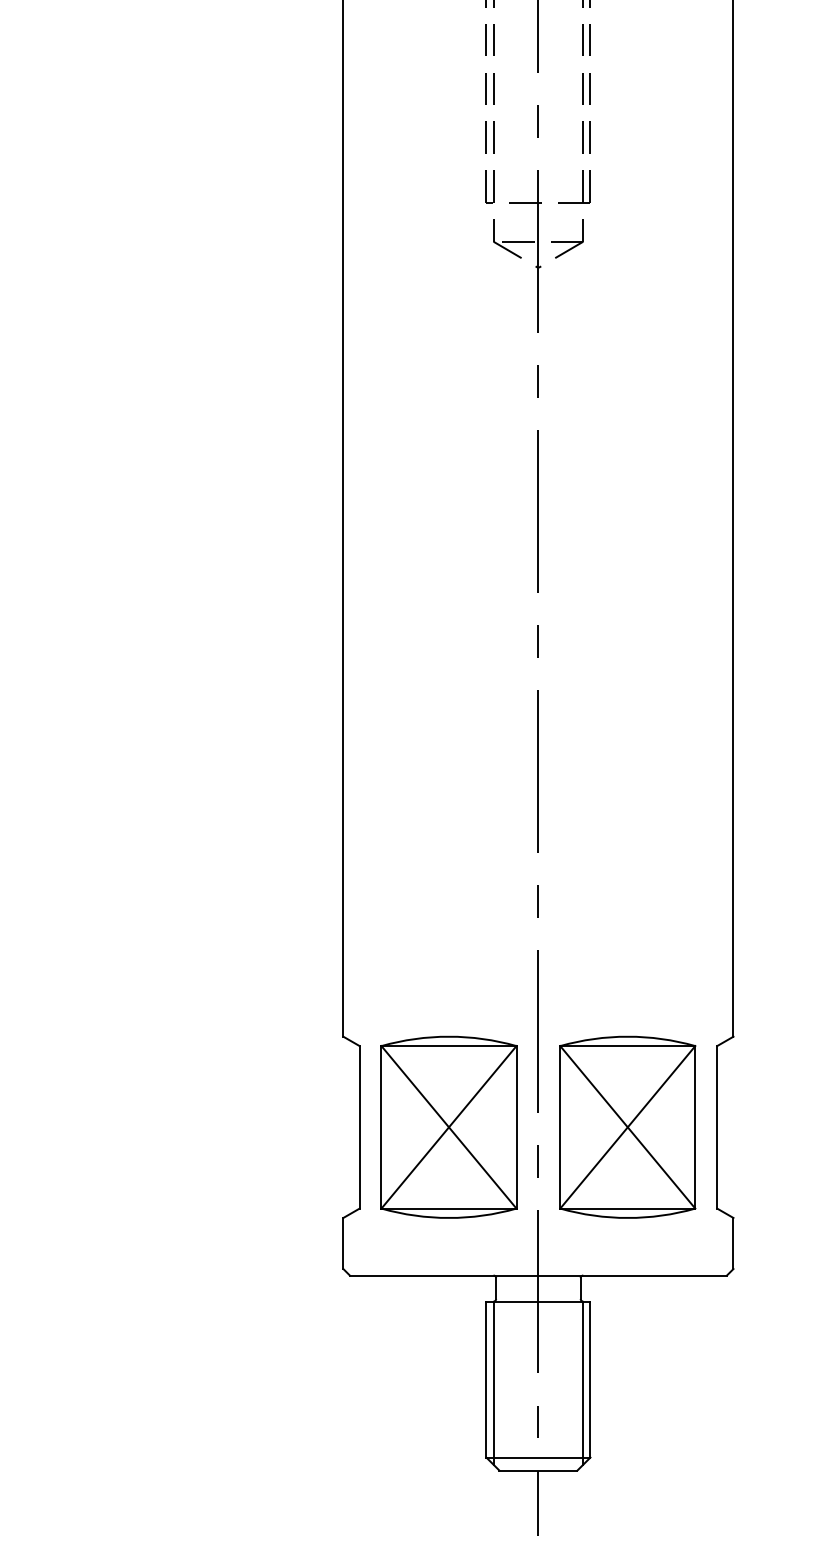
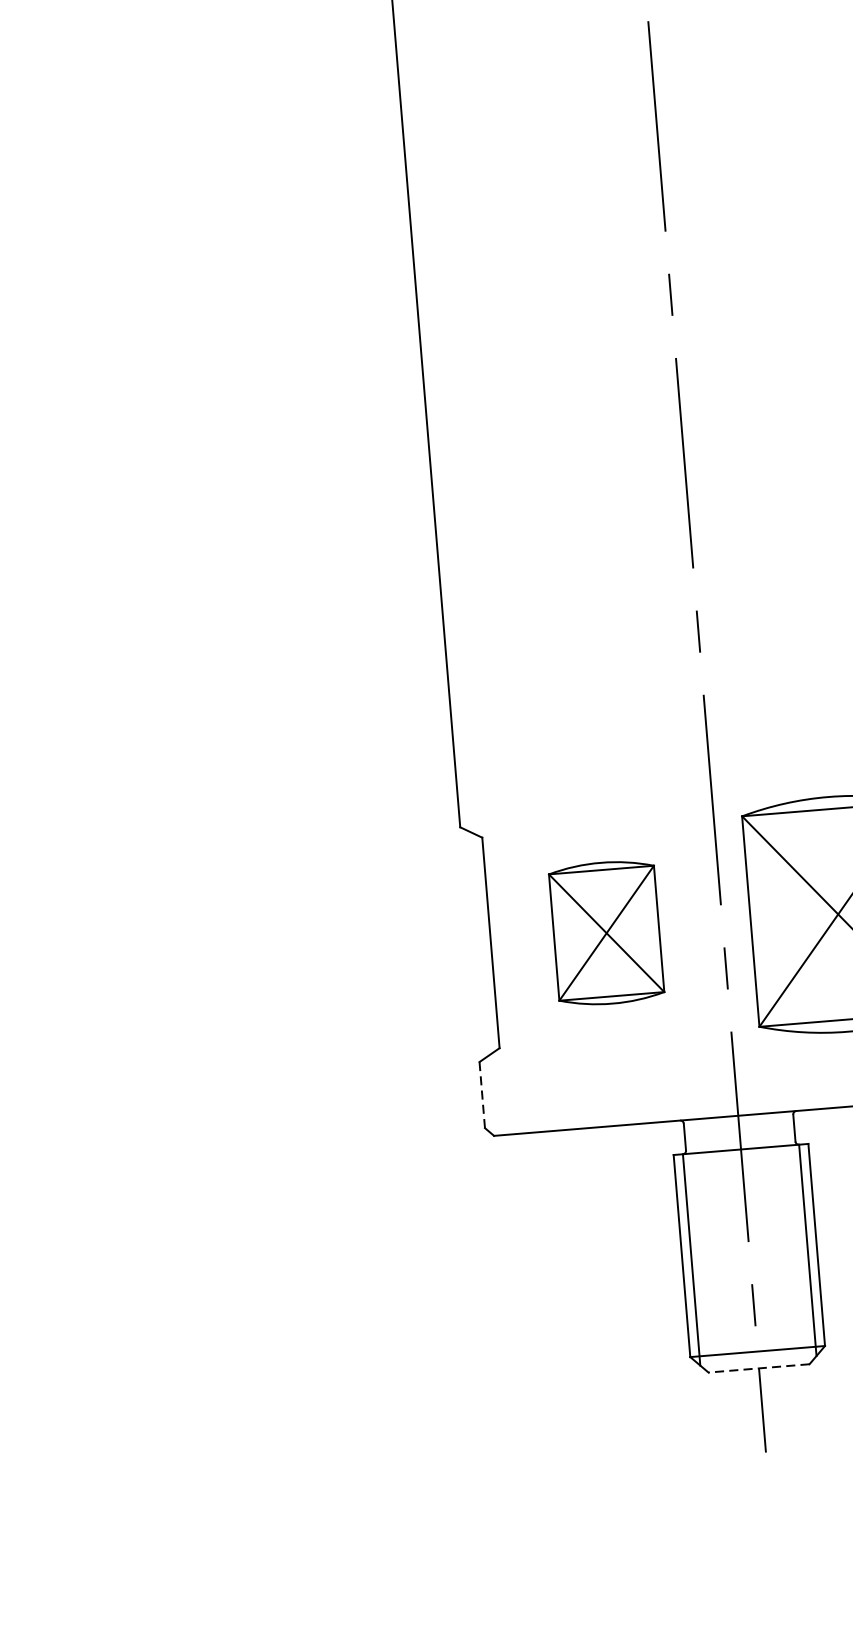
part: (448, 1126) -> (605, 932), size x0.6
line: (343, 1243) -> (482, 1095), solid -> dashed
line: (537, 1470) -> (757, 1368), solid -> dashed

